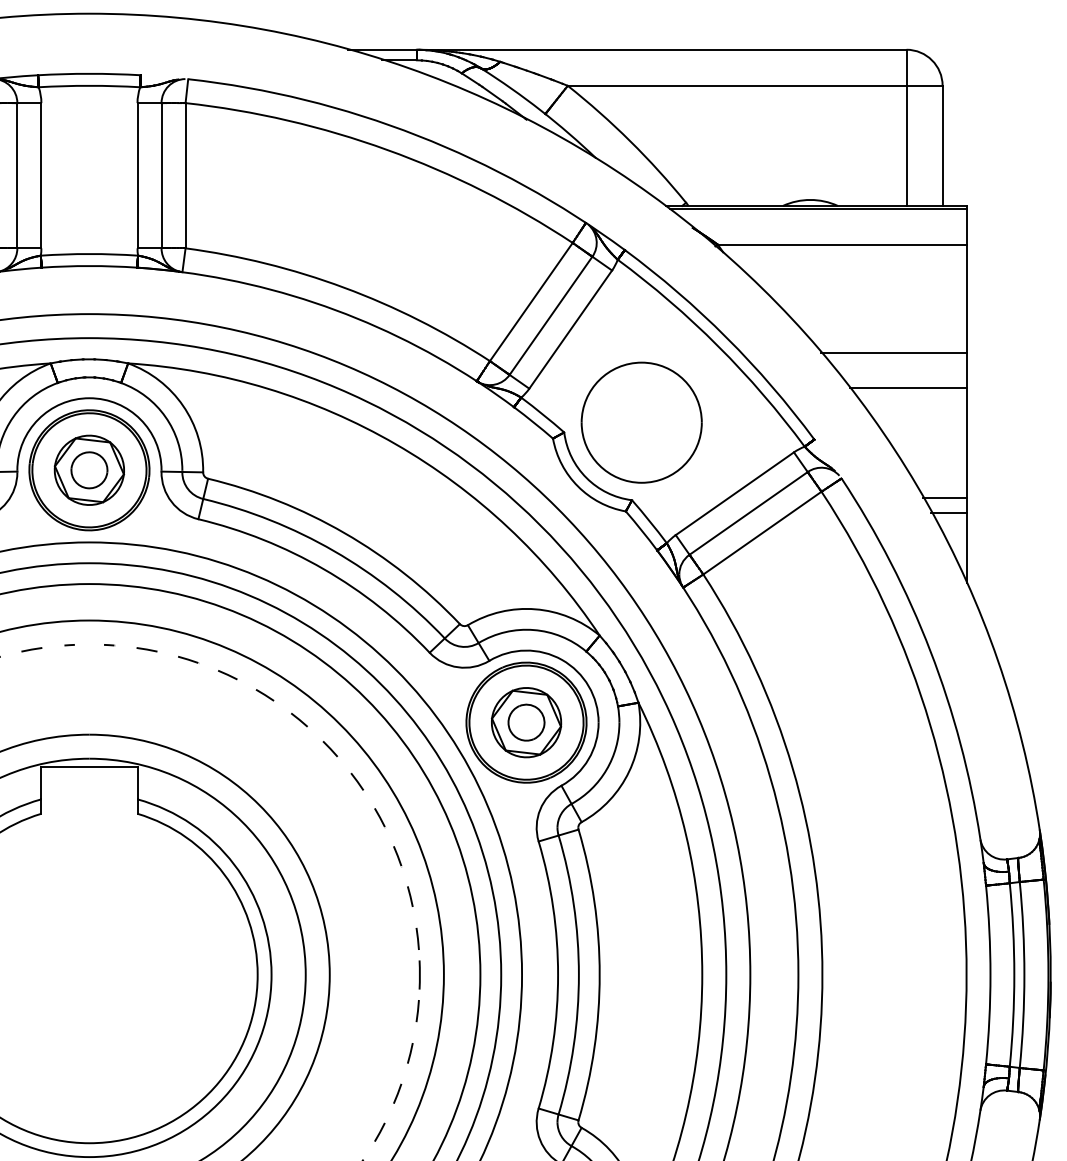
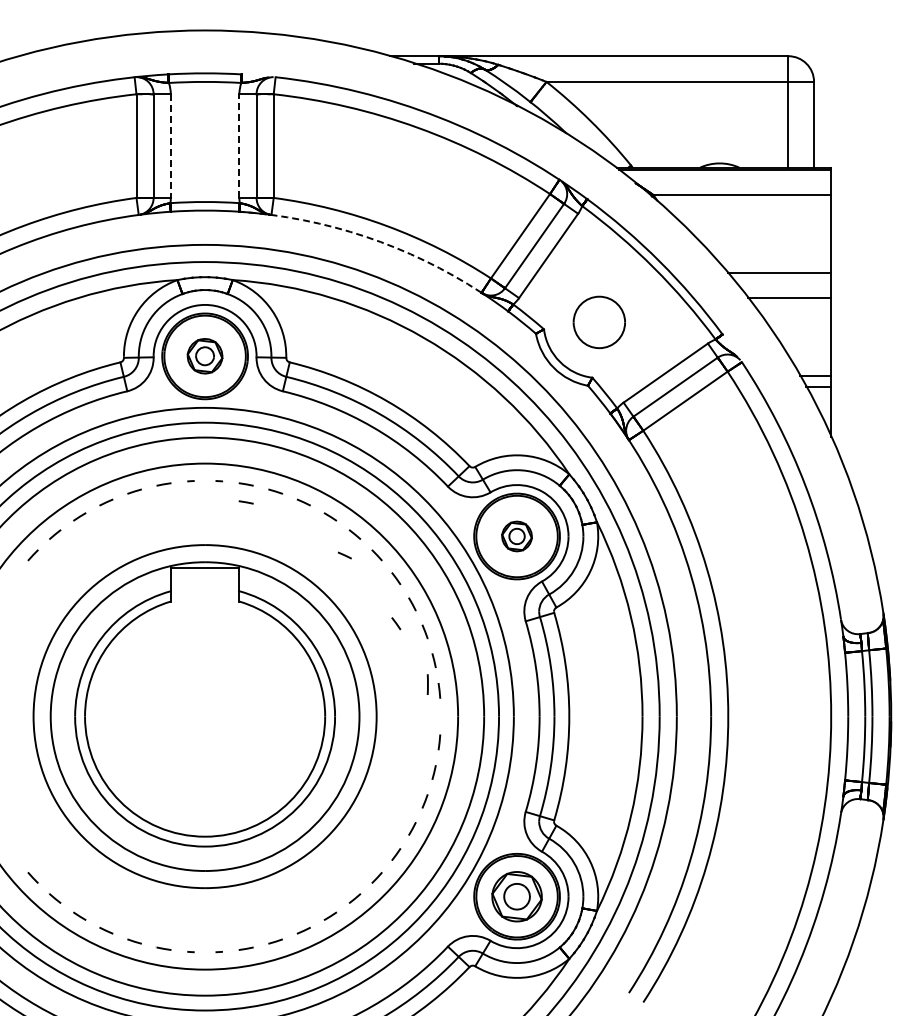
line: (40, 176) -> (170, 146), solid -> dashed
line: (137, 176) -> (239, 146), solid -> dashed
arc: (314, 302) -> (365, 236), solid -> dashed
part: (641, 422) -> (599, 322), size x0.6
part: (88, 469) -> (204, 355), size x0.7
line: (146, 675) -> (245, 502), added
part: (525, 722) -> (516, 536), size x0.6
line: (284, 749) -> (344, 555), added
line: (357, 844) -> (396, 623), added
line: (419, 974) -> (427, 684), moved

